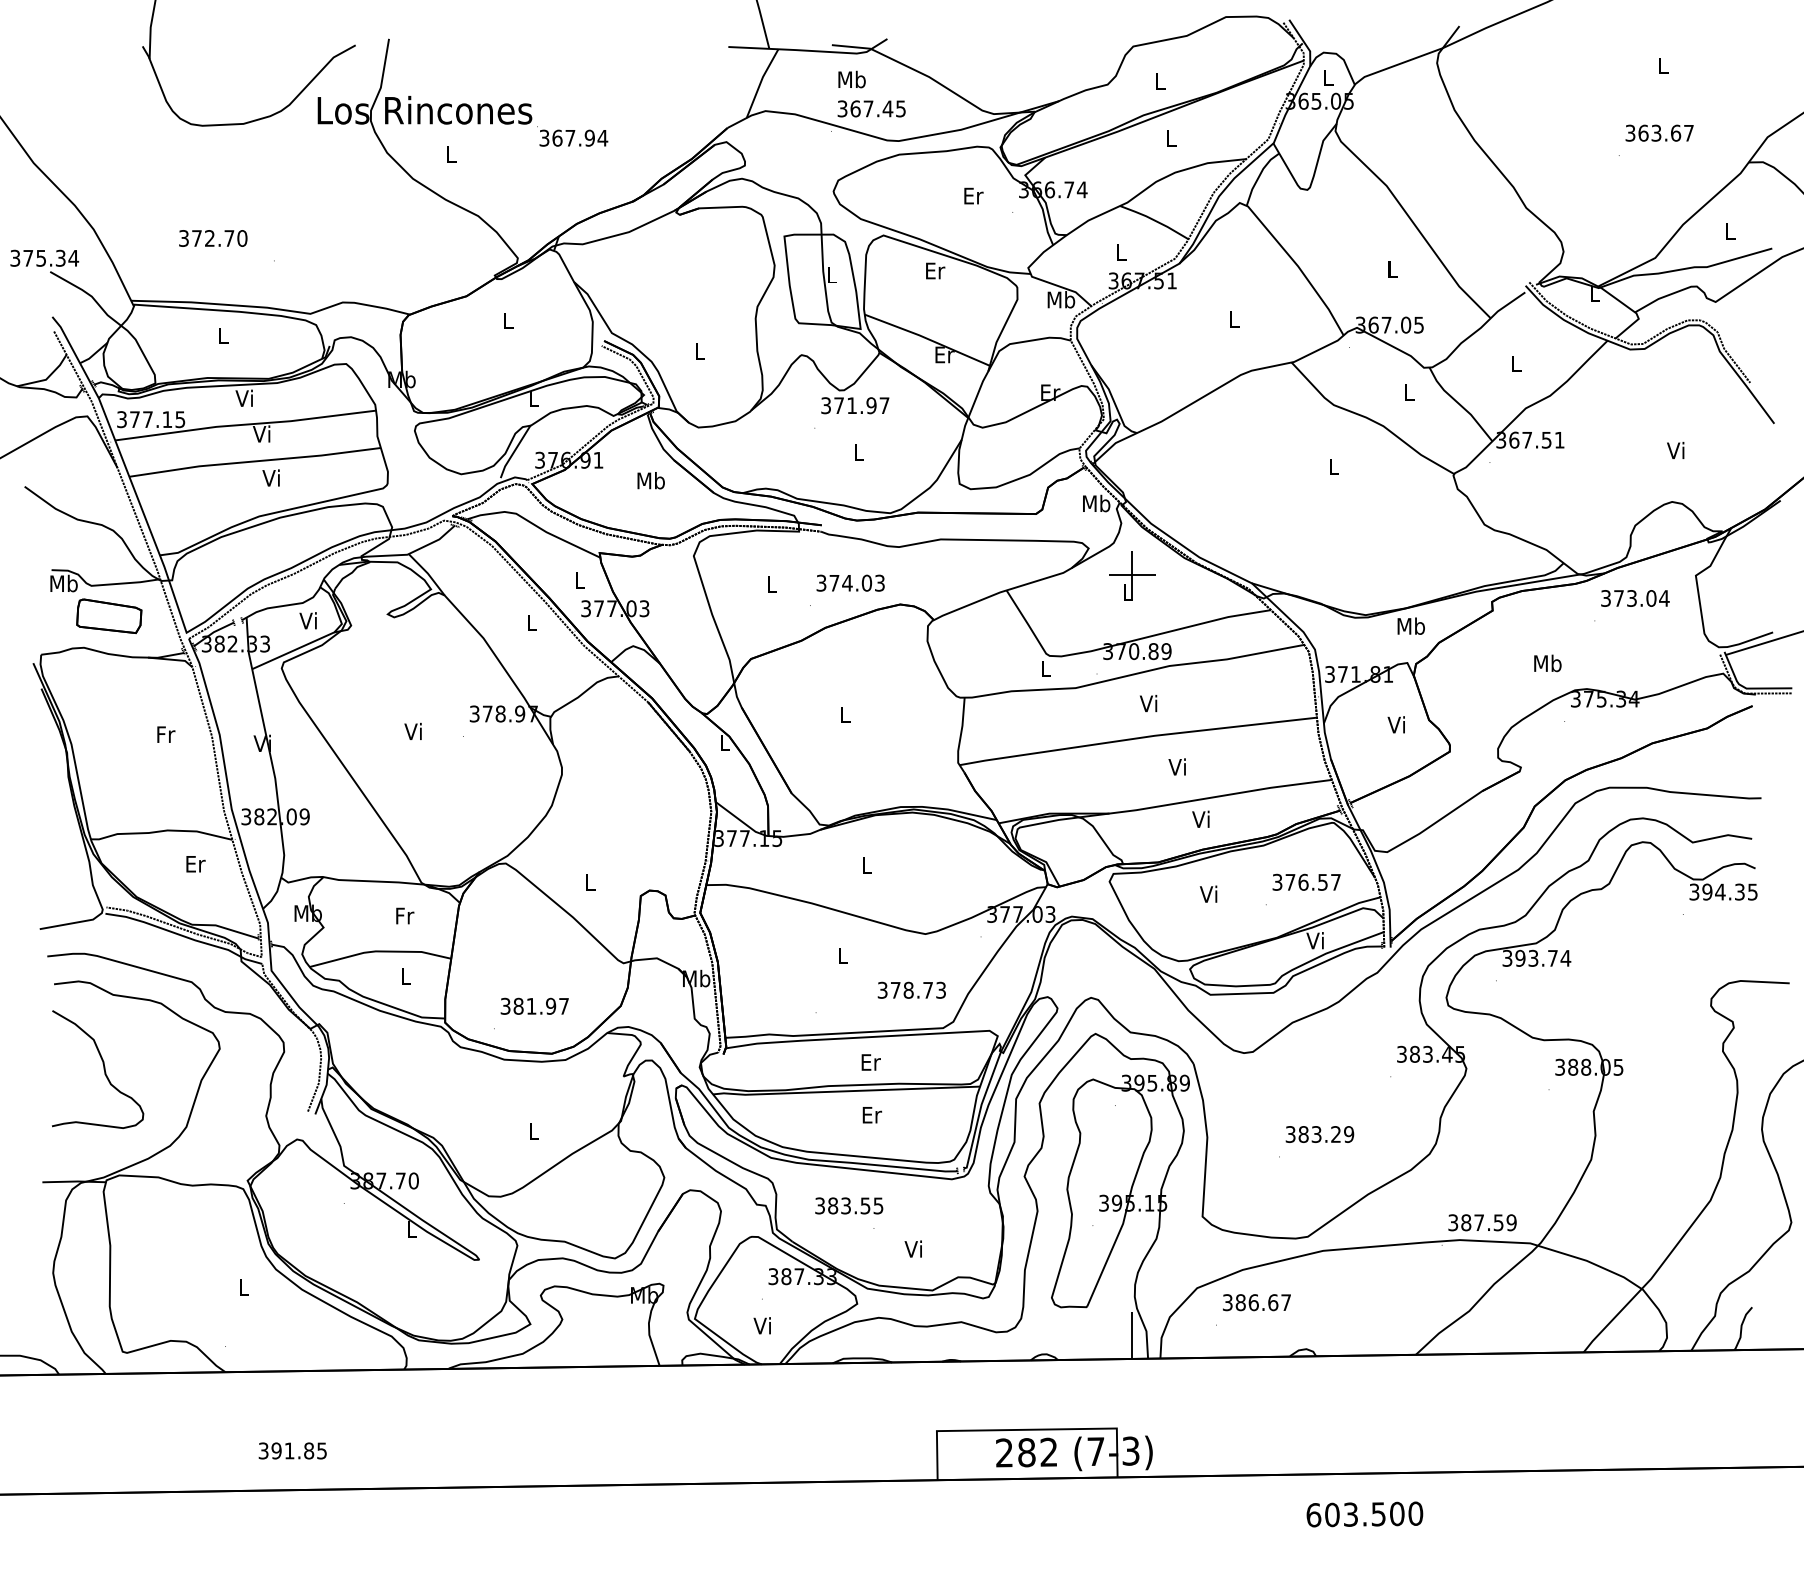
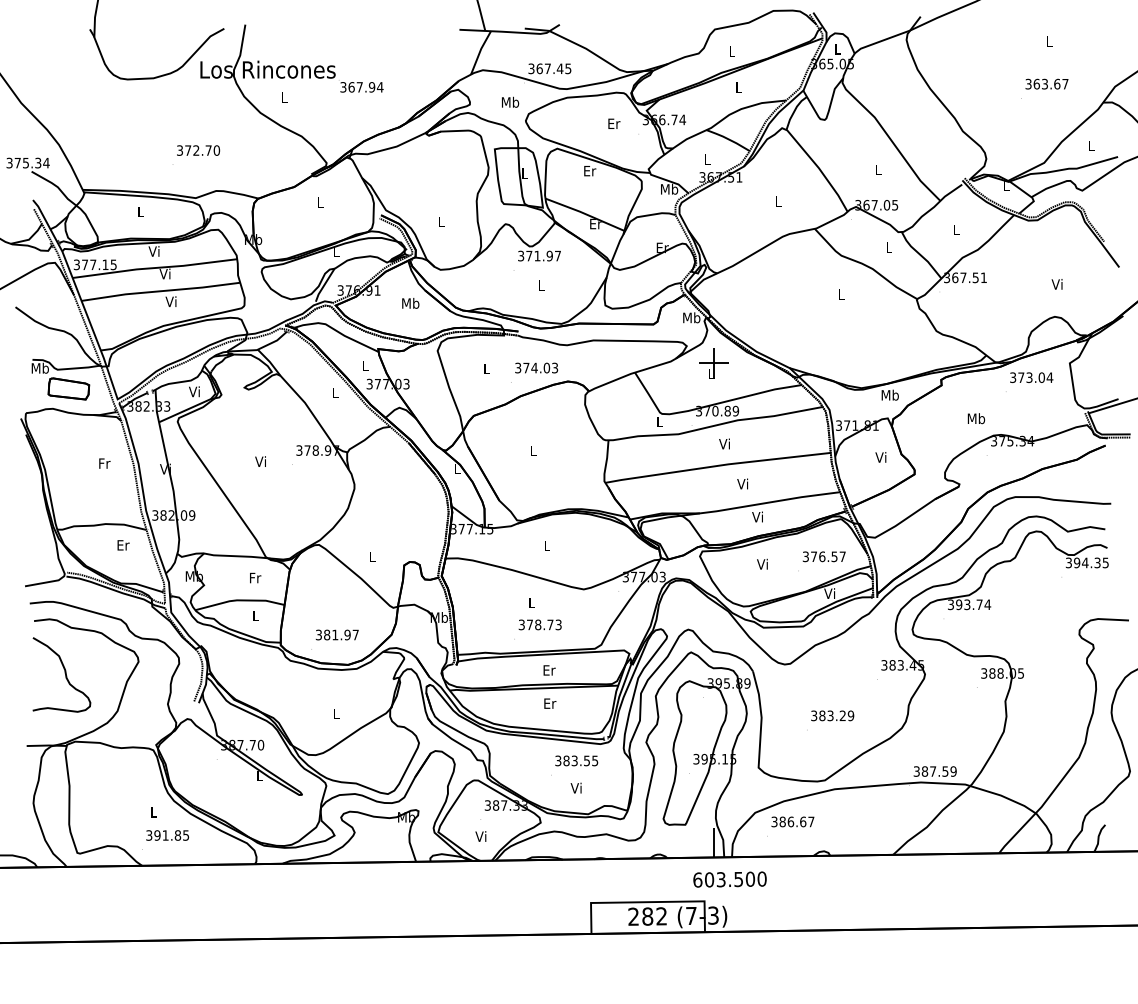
text: (852, 78) -> (510, 101), moved
text: (213, 238) -> (198, 150), moved
text: (910, 989) -> (539, 624), moved
text: (848, 1205) -> (576, 760), moved
text: (292, 1450) -> (167, 835), moved
text: (1364, 1514) -> (729, 879), moved

